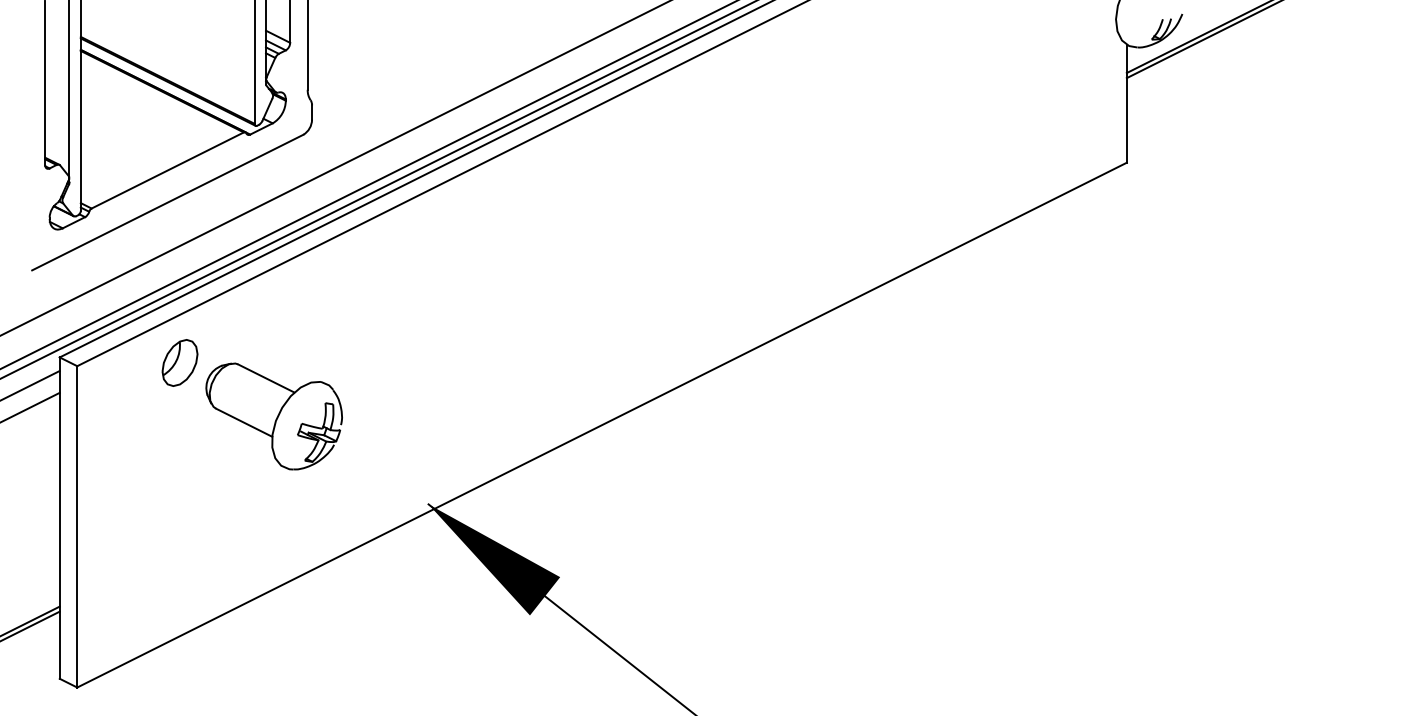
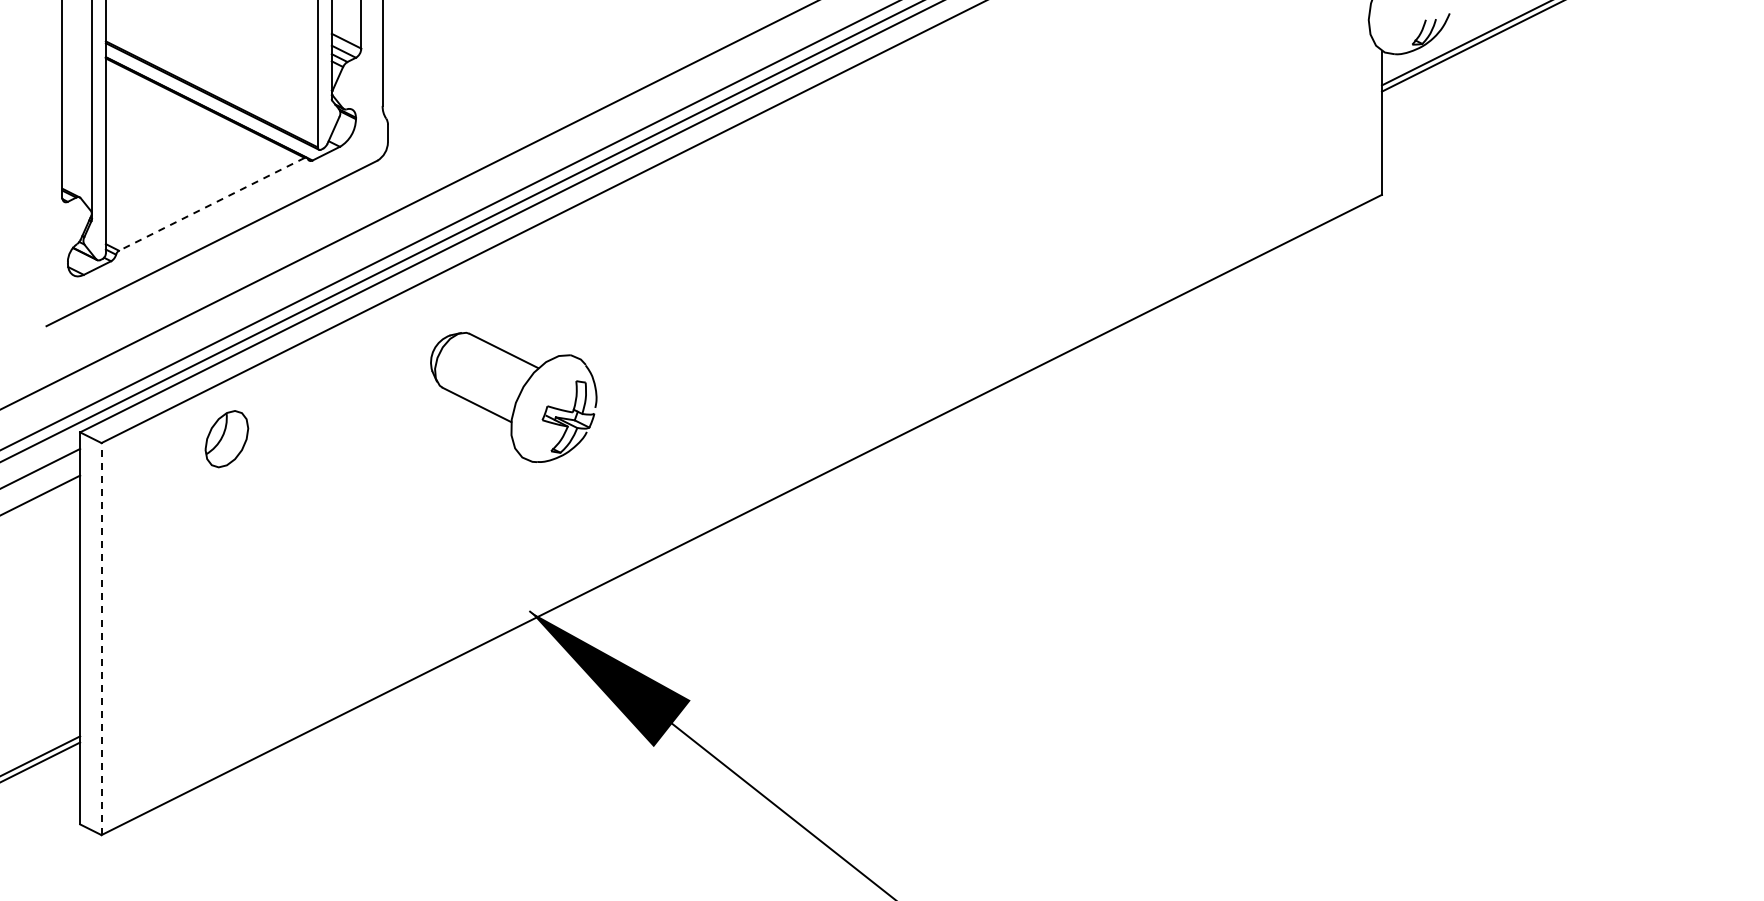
line: (167, 170) -> (211, 204), solid -> dashed
part: (273, 416) -> (513, 397), moved
line: (77, 526) -> (101, 638), solid -> dashed

